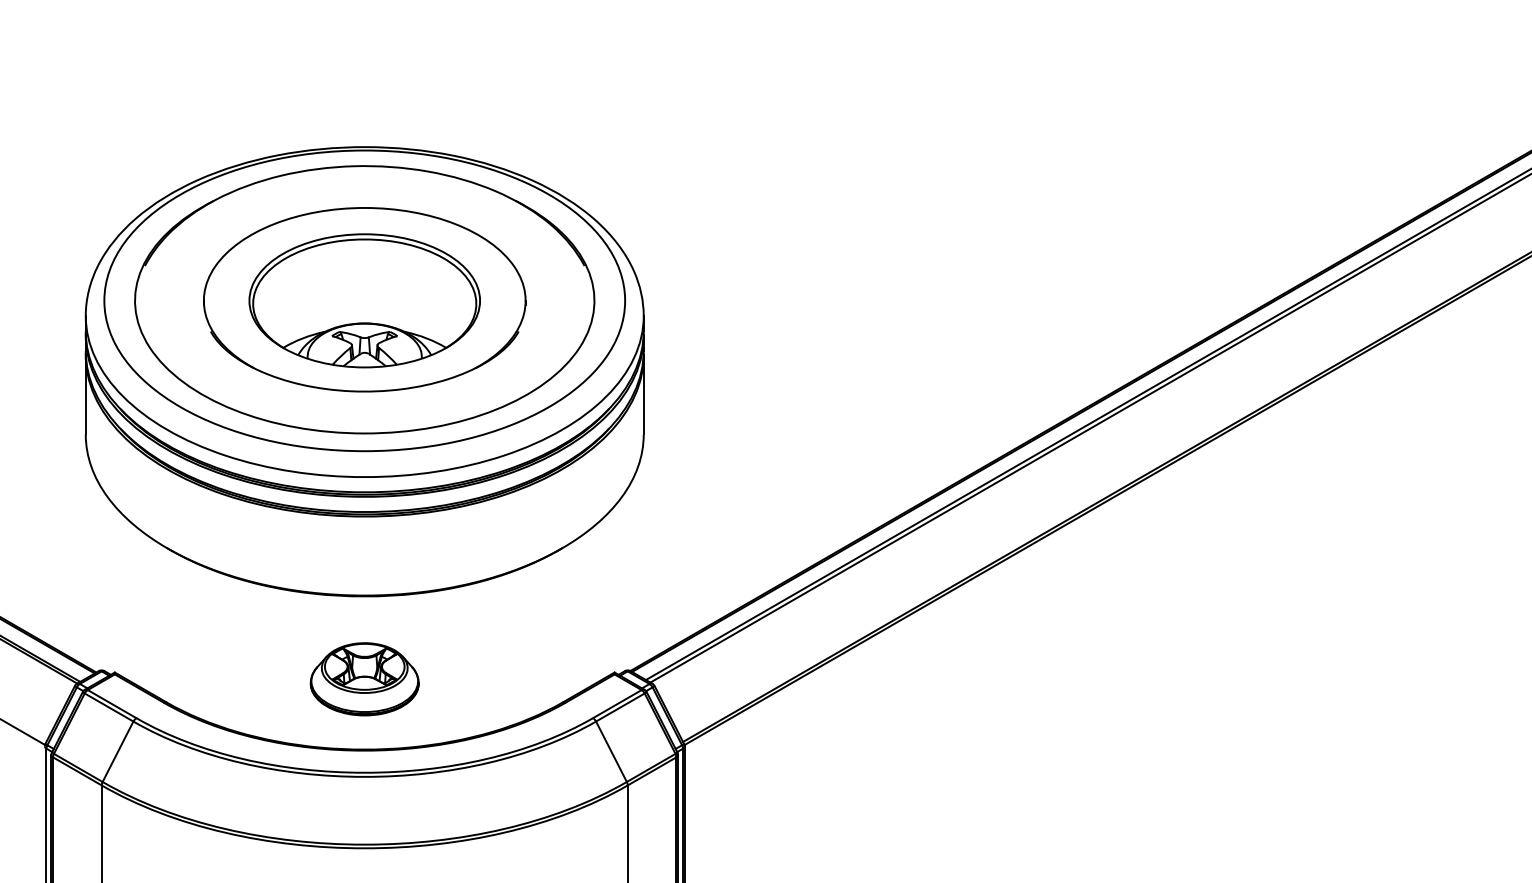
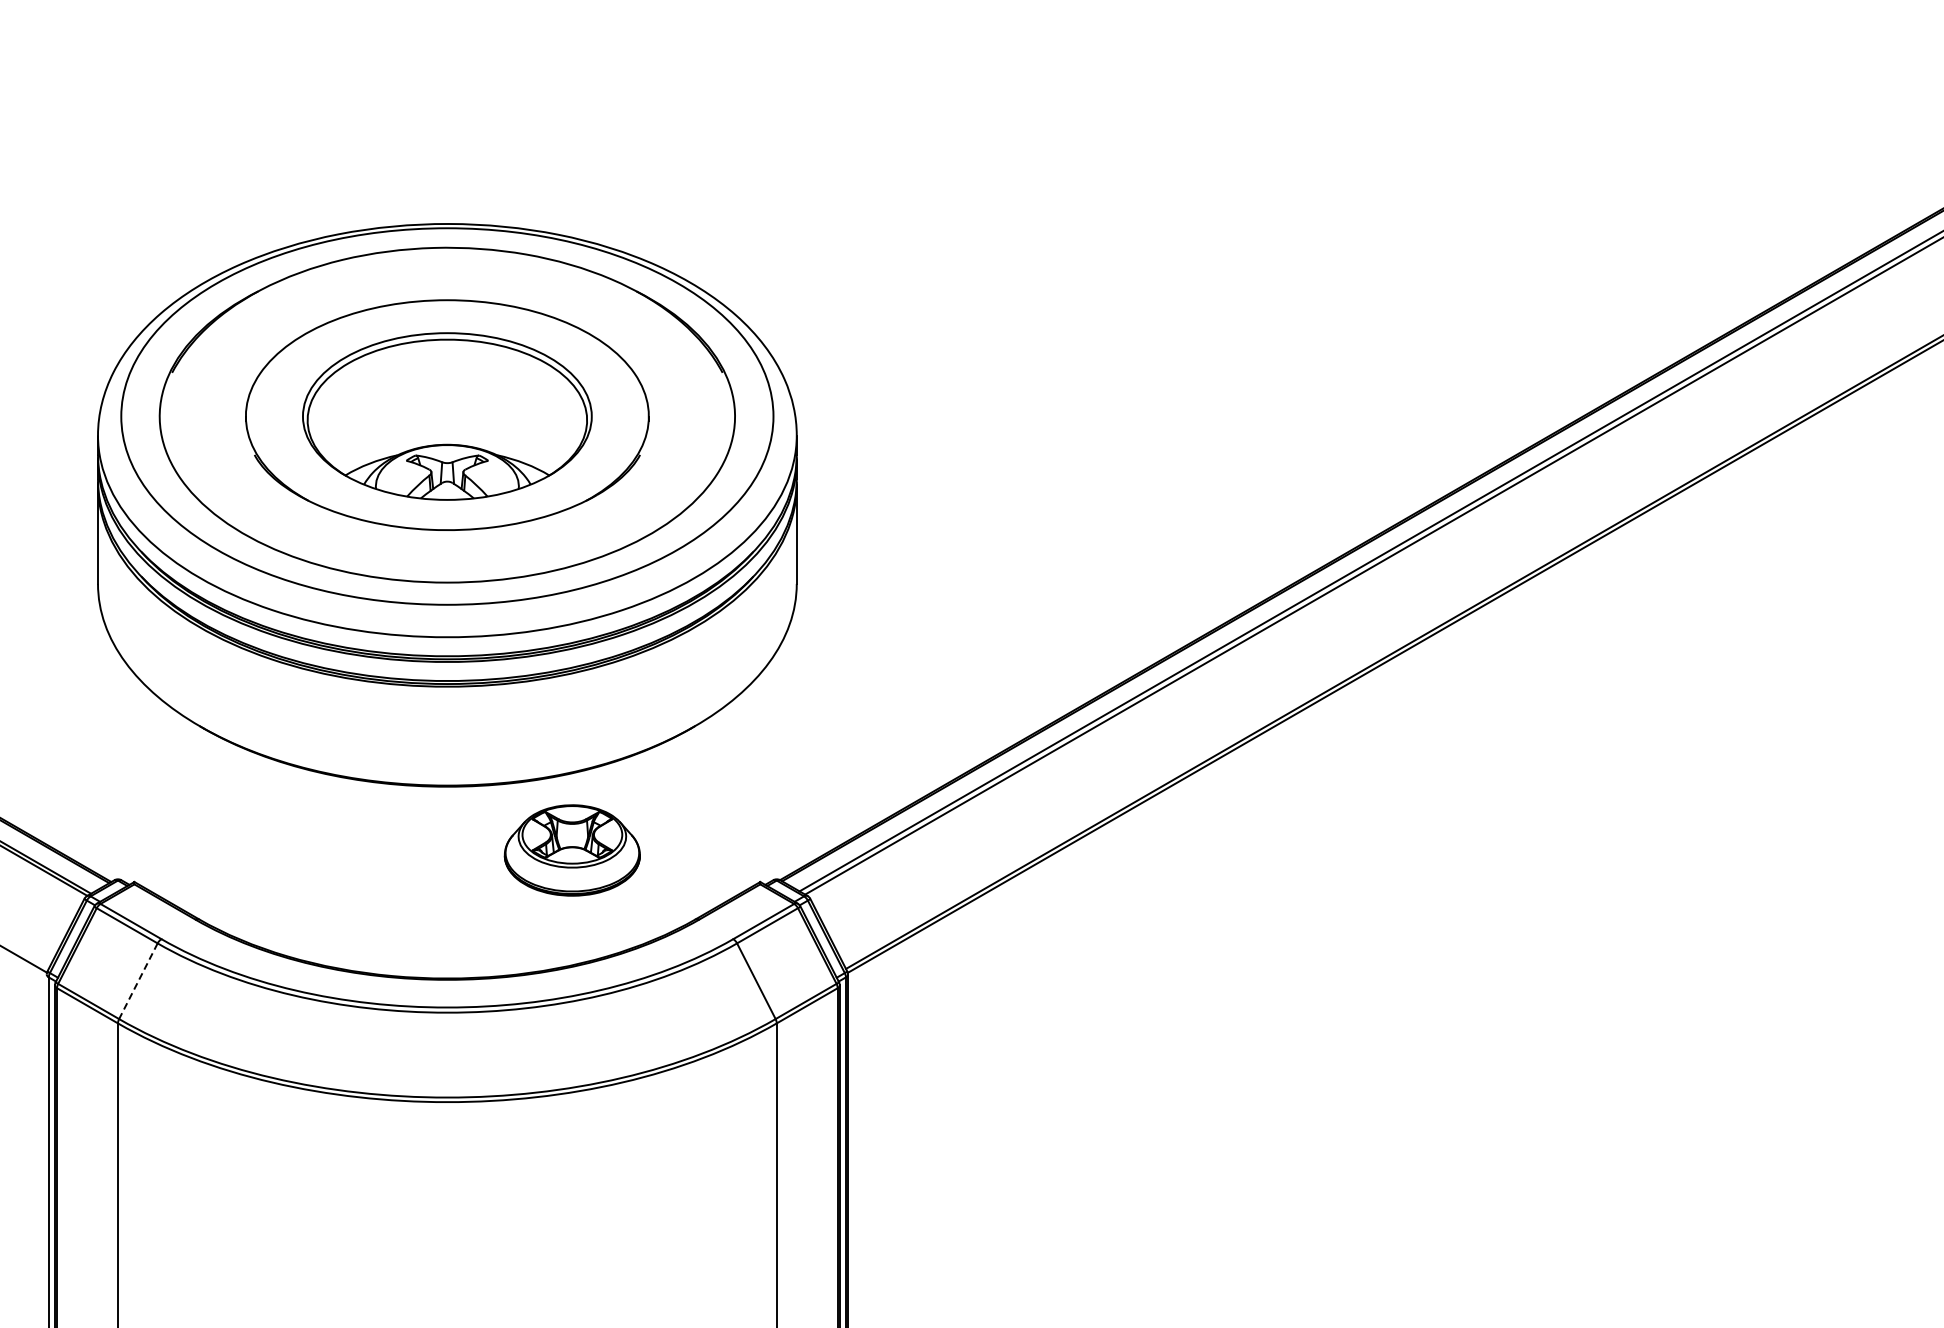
part: (364, 679) -> (571, 850), moved
line: (118, 751) -> (138, 981), solid -> dashed

